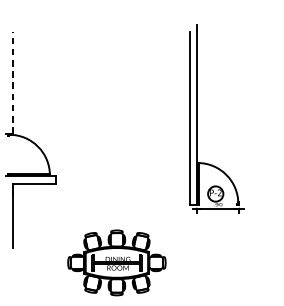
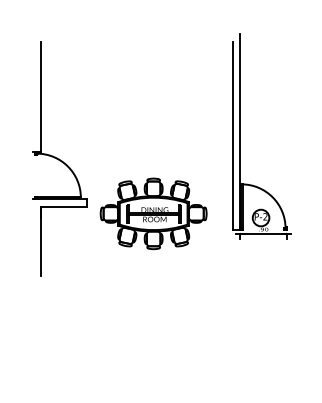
line: (12, 82) -> (40, 96), dashed -> solid
part: (116, 262) -> (153, 213), moved

